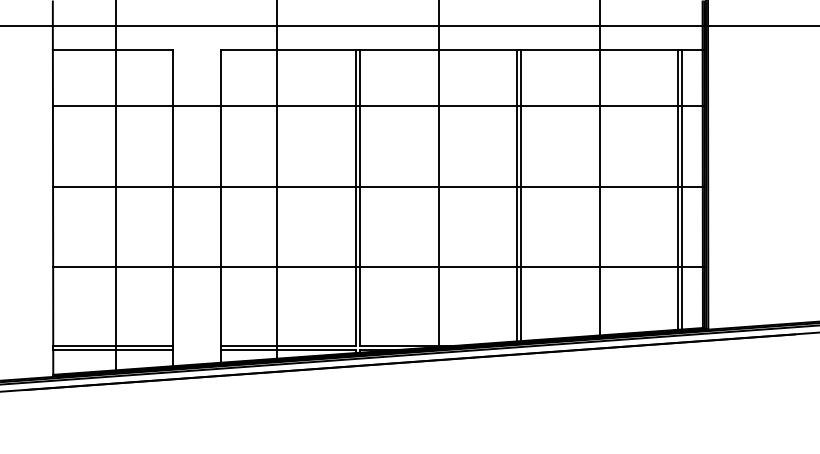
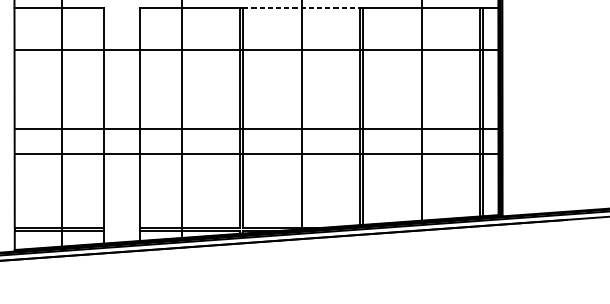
line: (438, 49) -> (301, 7), solid -> dashed
line: (379, 186) -> (257, 129), moved
line: (379, 267) -> (257, 153), moved

